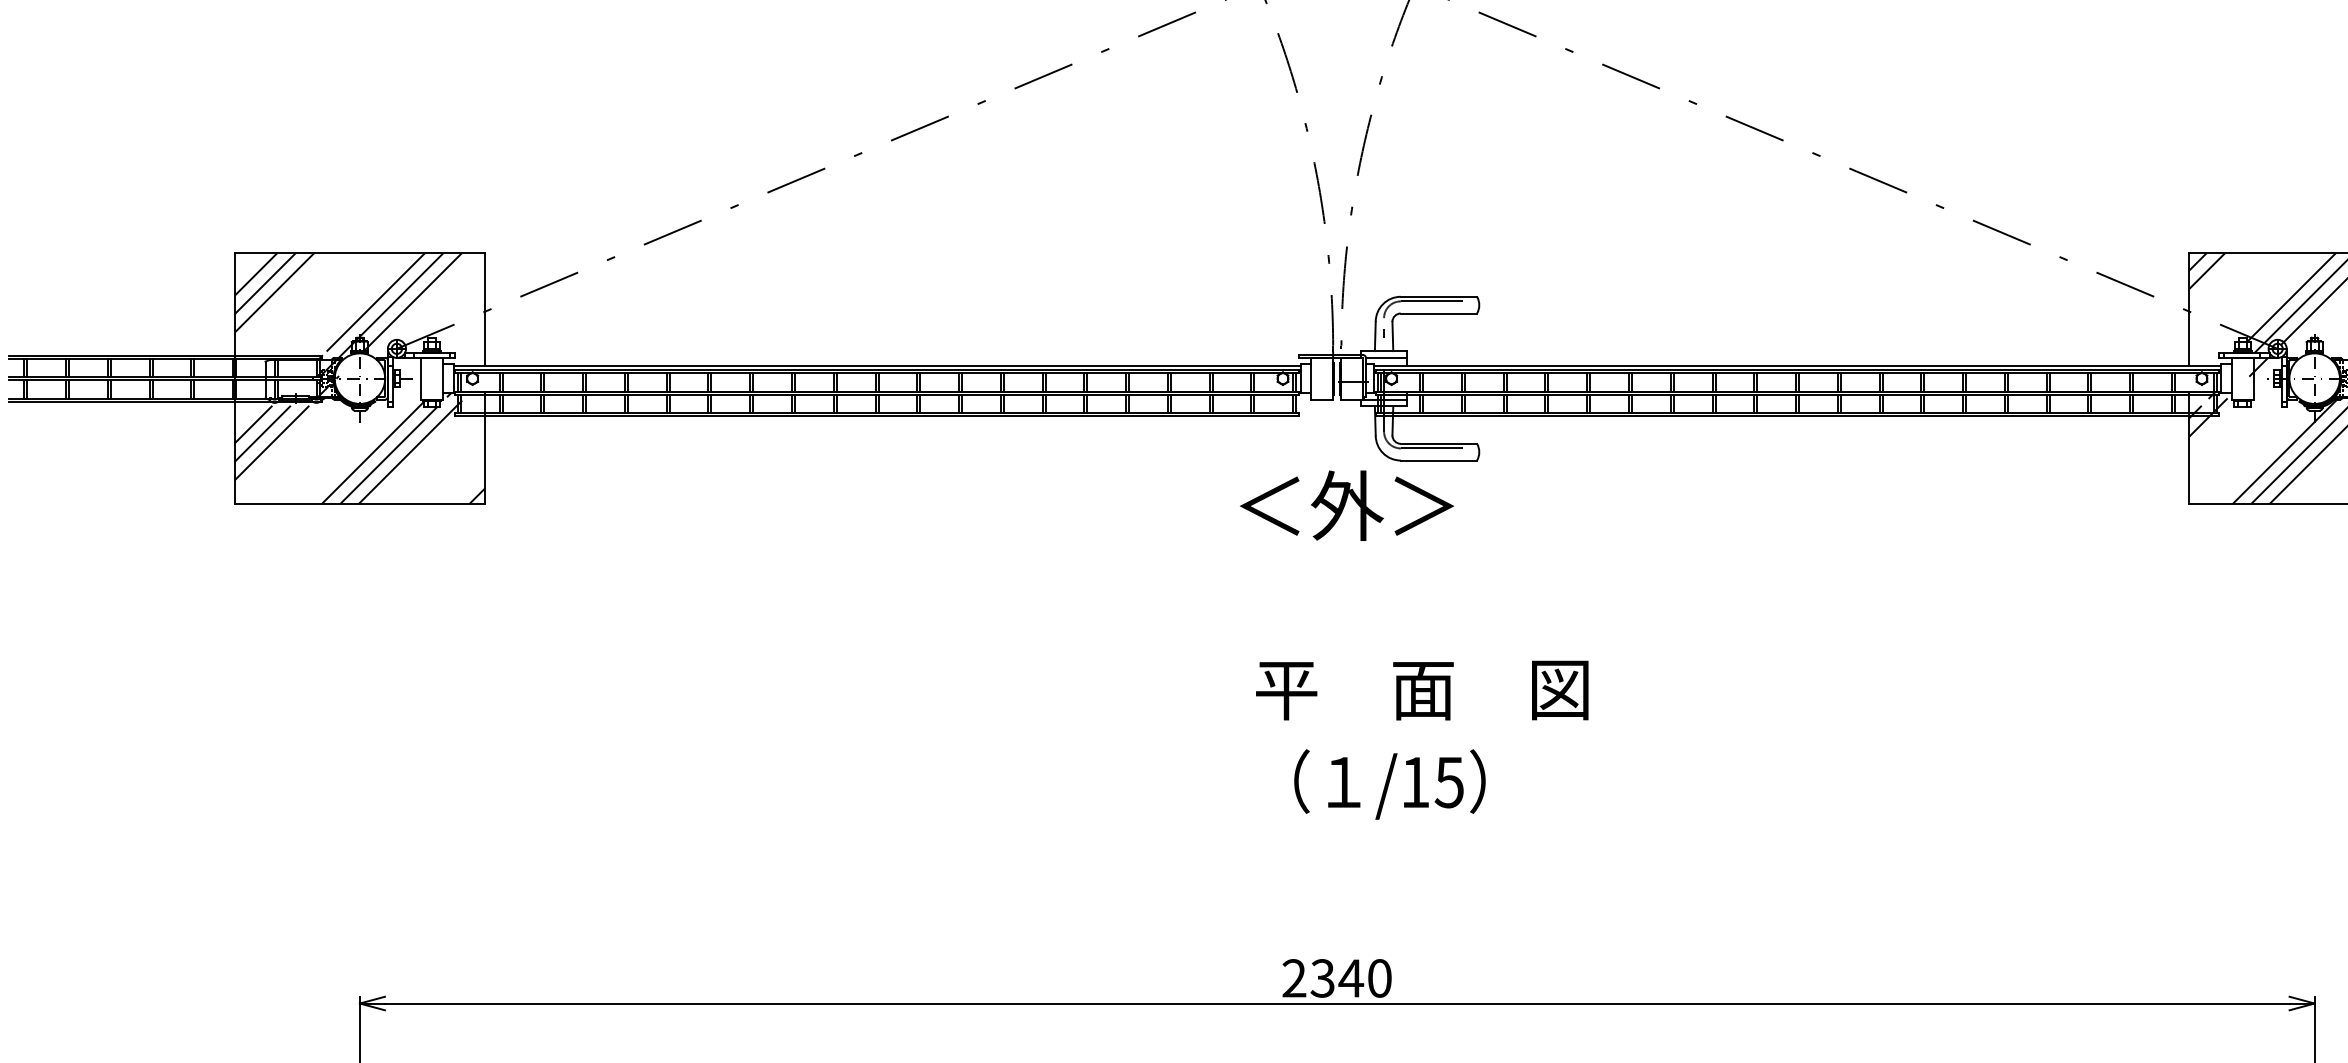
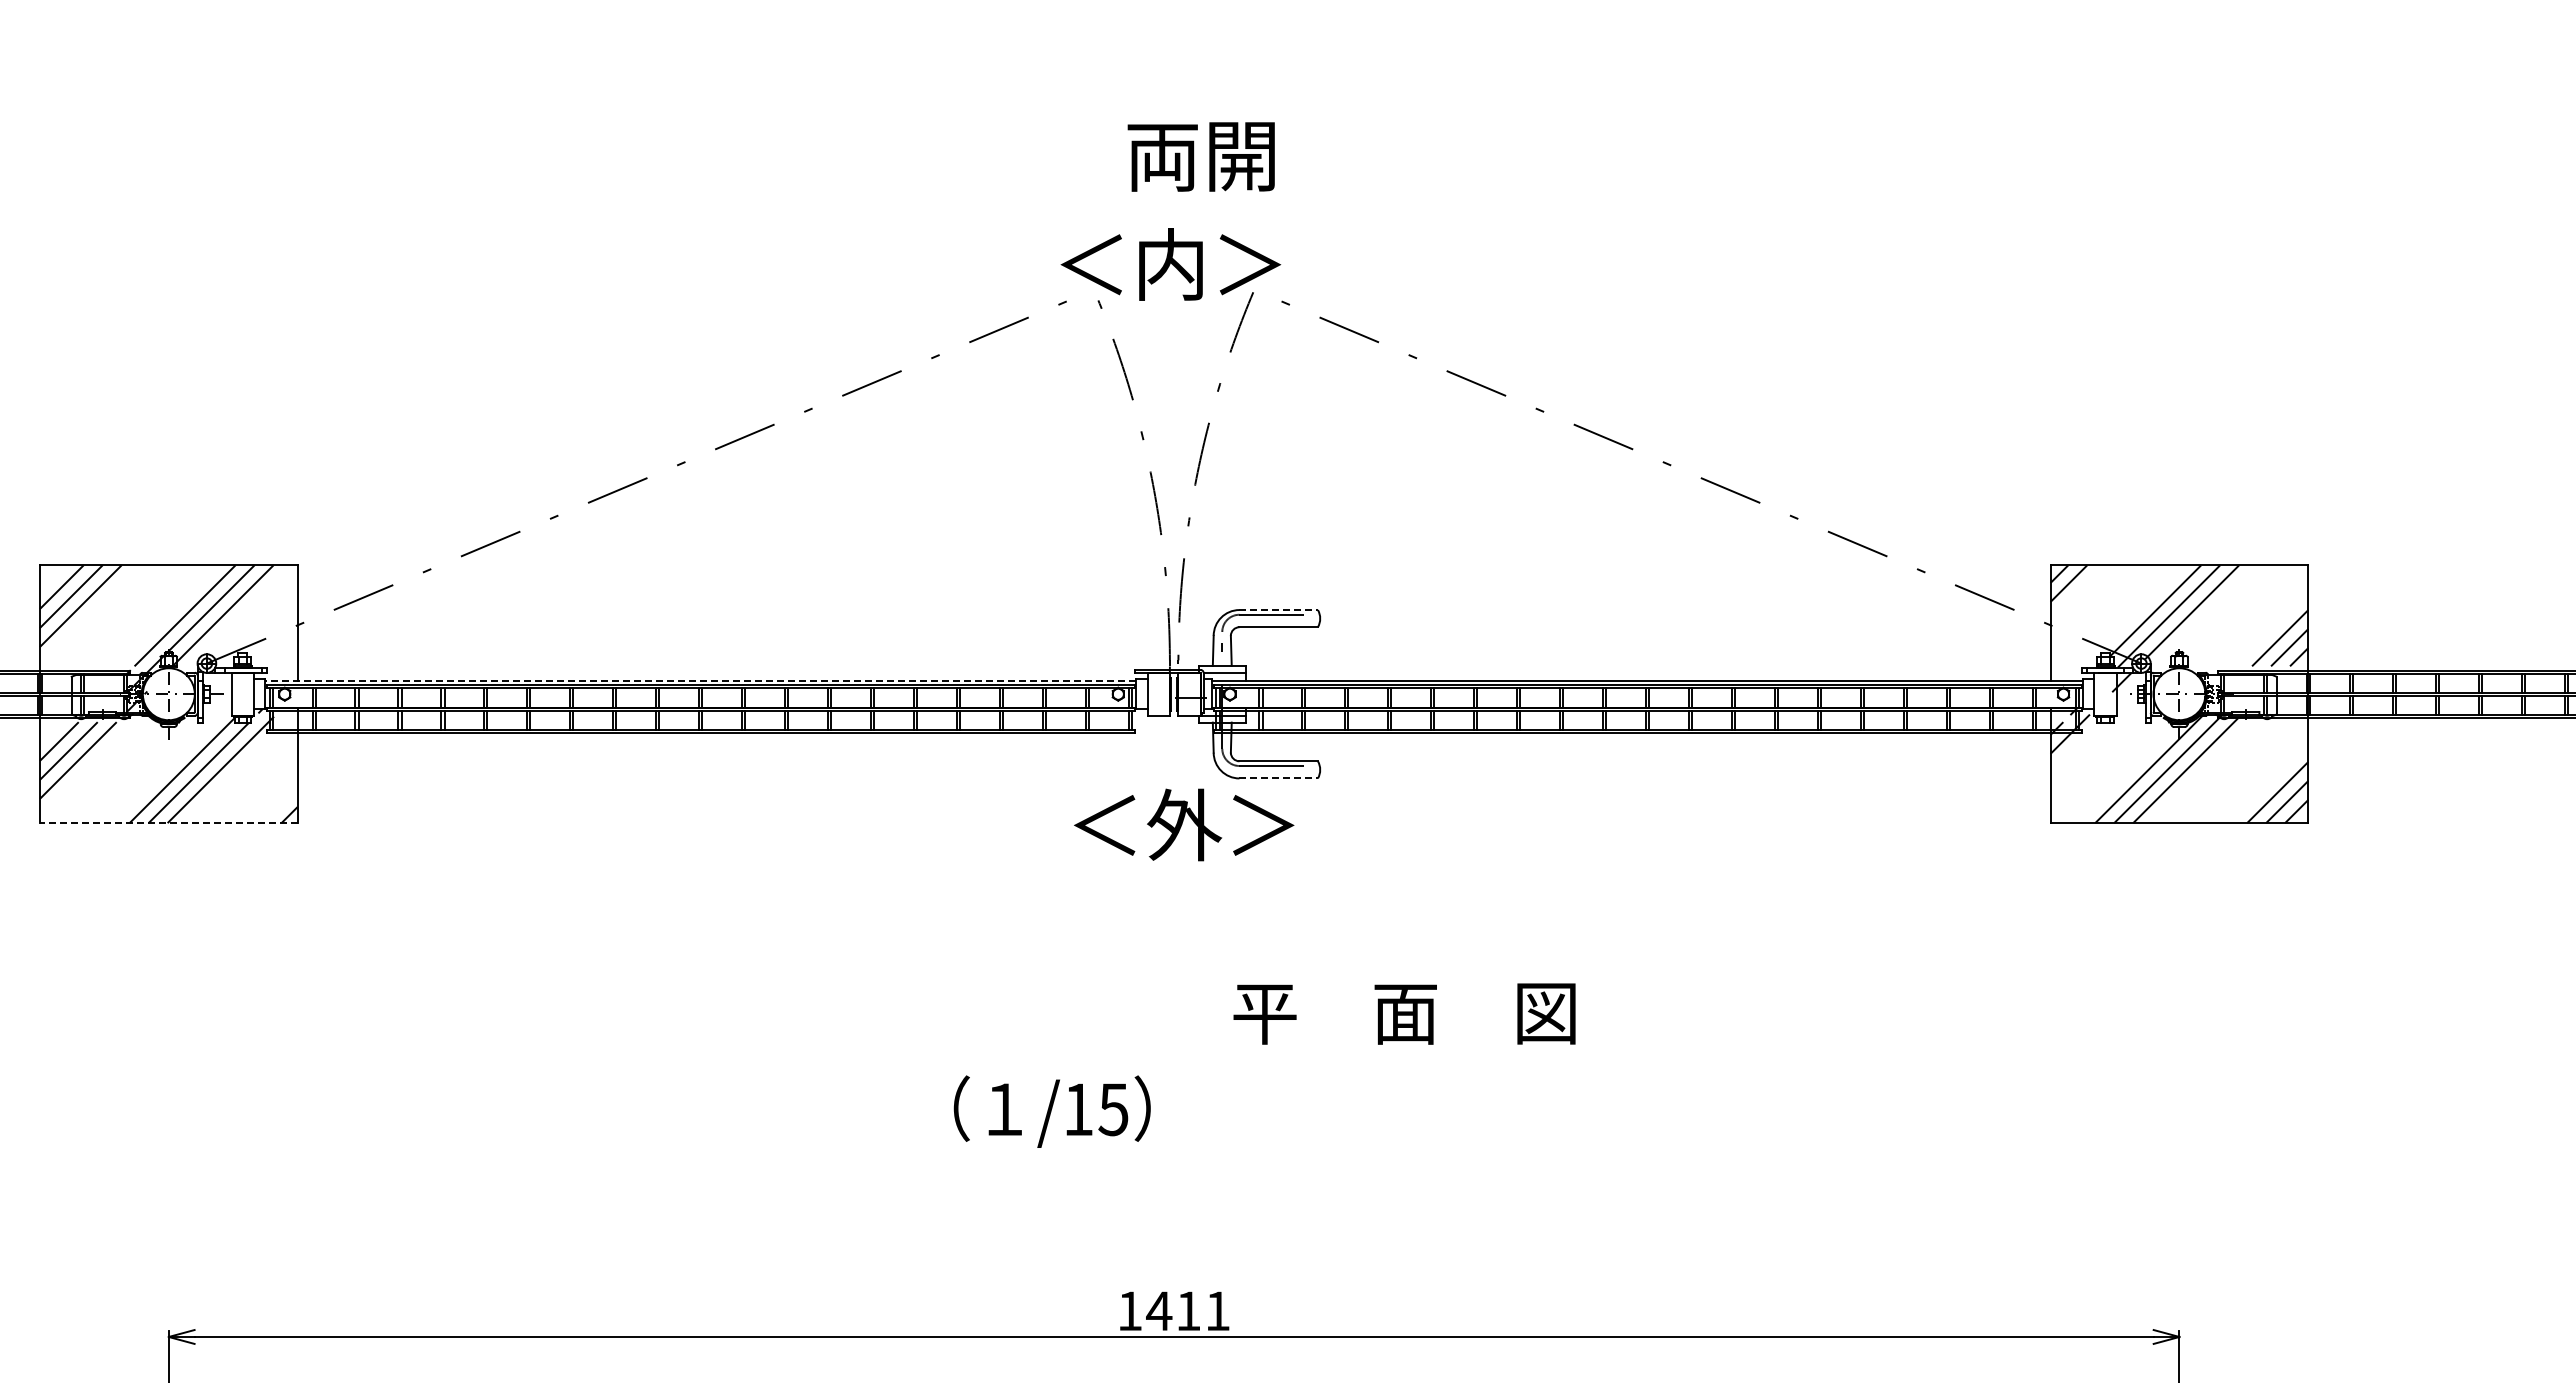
line: (1439, 297) -> (1279, 610), solid -> dashed
line: (876, 365) -> (700, 680), solid -> dashed
line: (1439, 460) -> (1279, 778), solid -> dashed
line: (359, 504) -> (168, 823), solid -> dashed
text: (1422, 690) -> (1404, 1013), moved
text: (1389, 784) -> (1051, 1111), moved
text: (1337, 978) -> (1174, 1311), 2340 -> 1411

